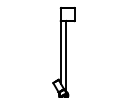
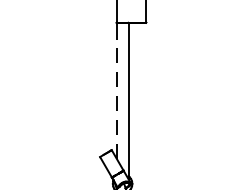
line: (60, 51) -> (115, 88), solid -> dashed

